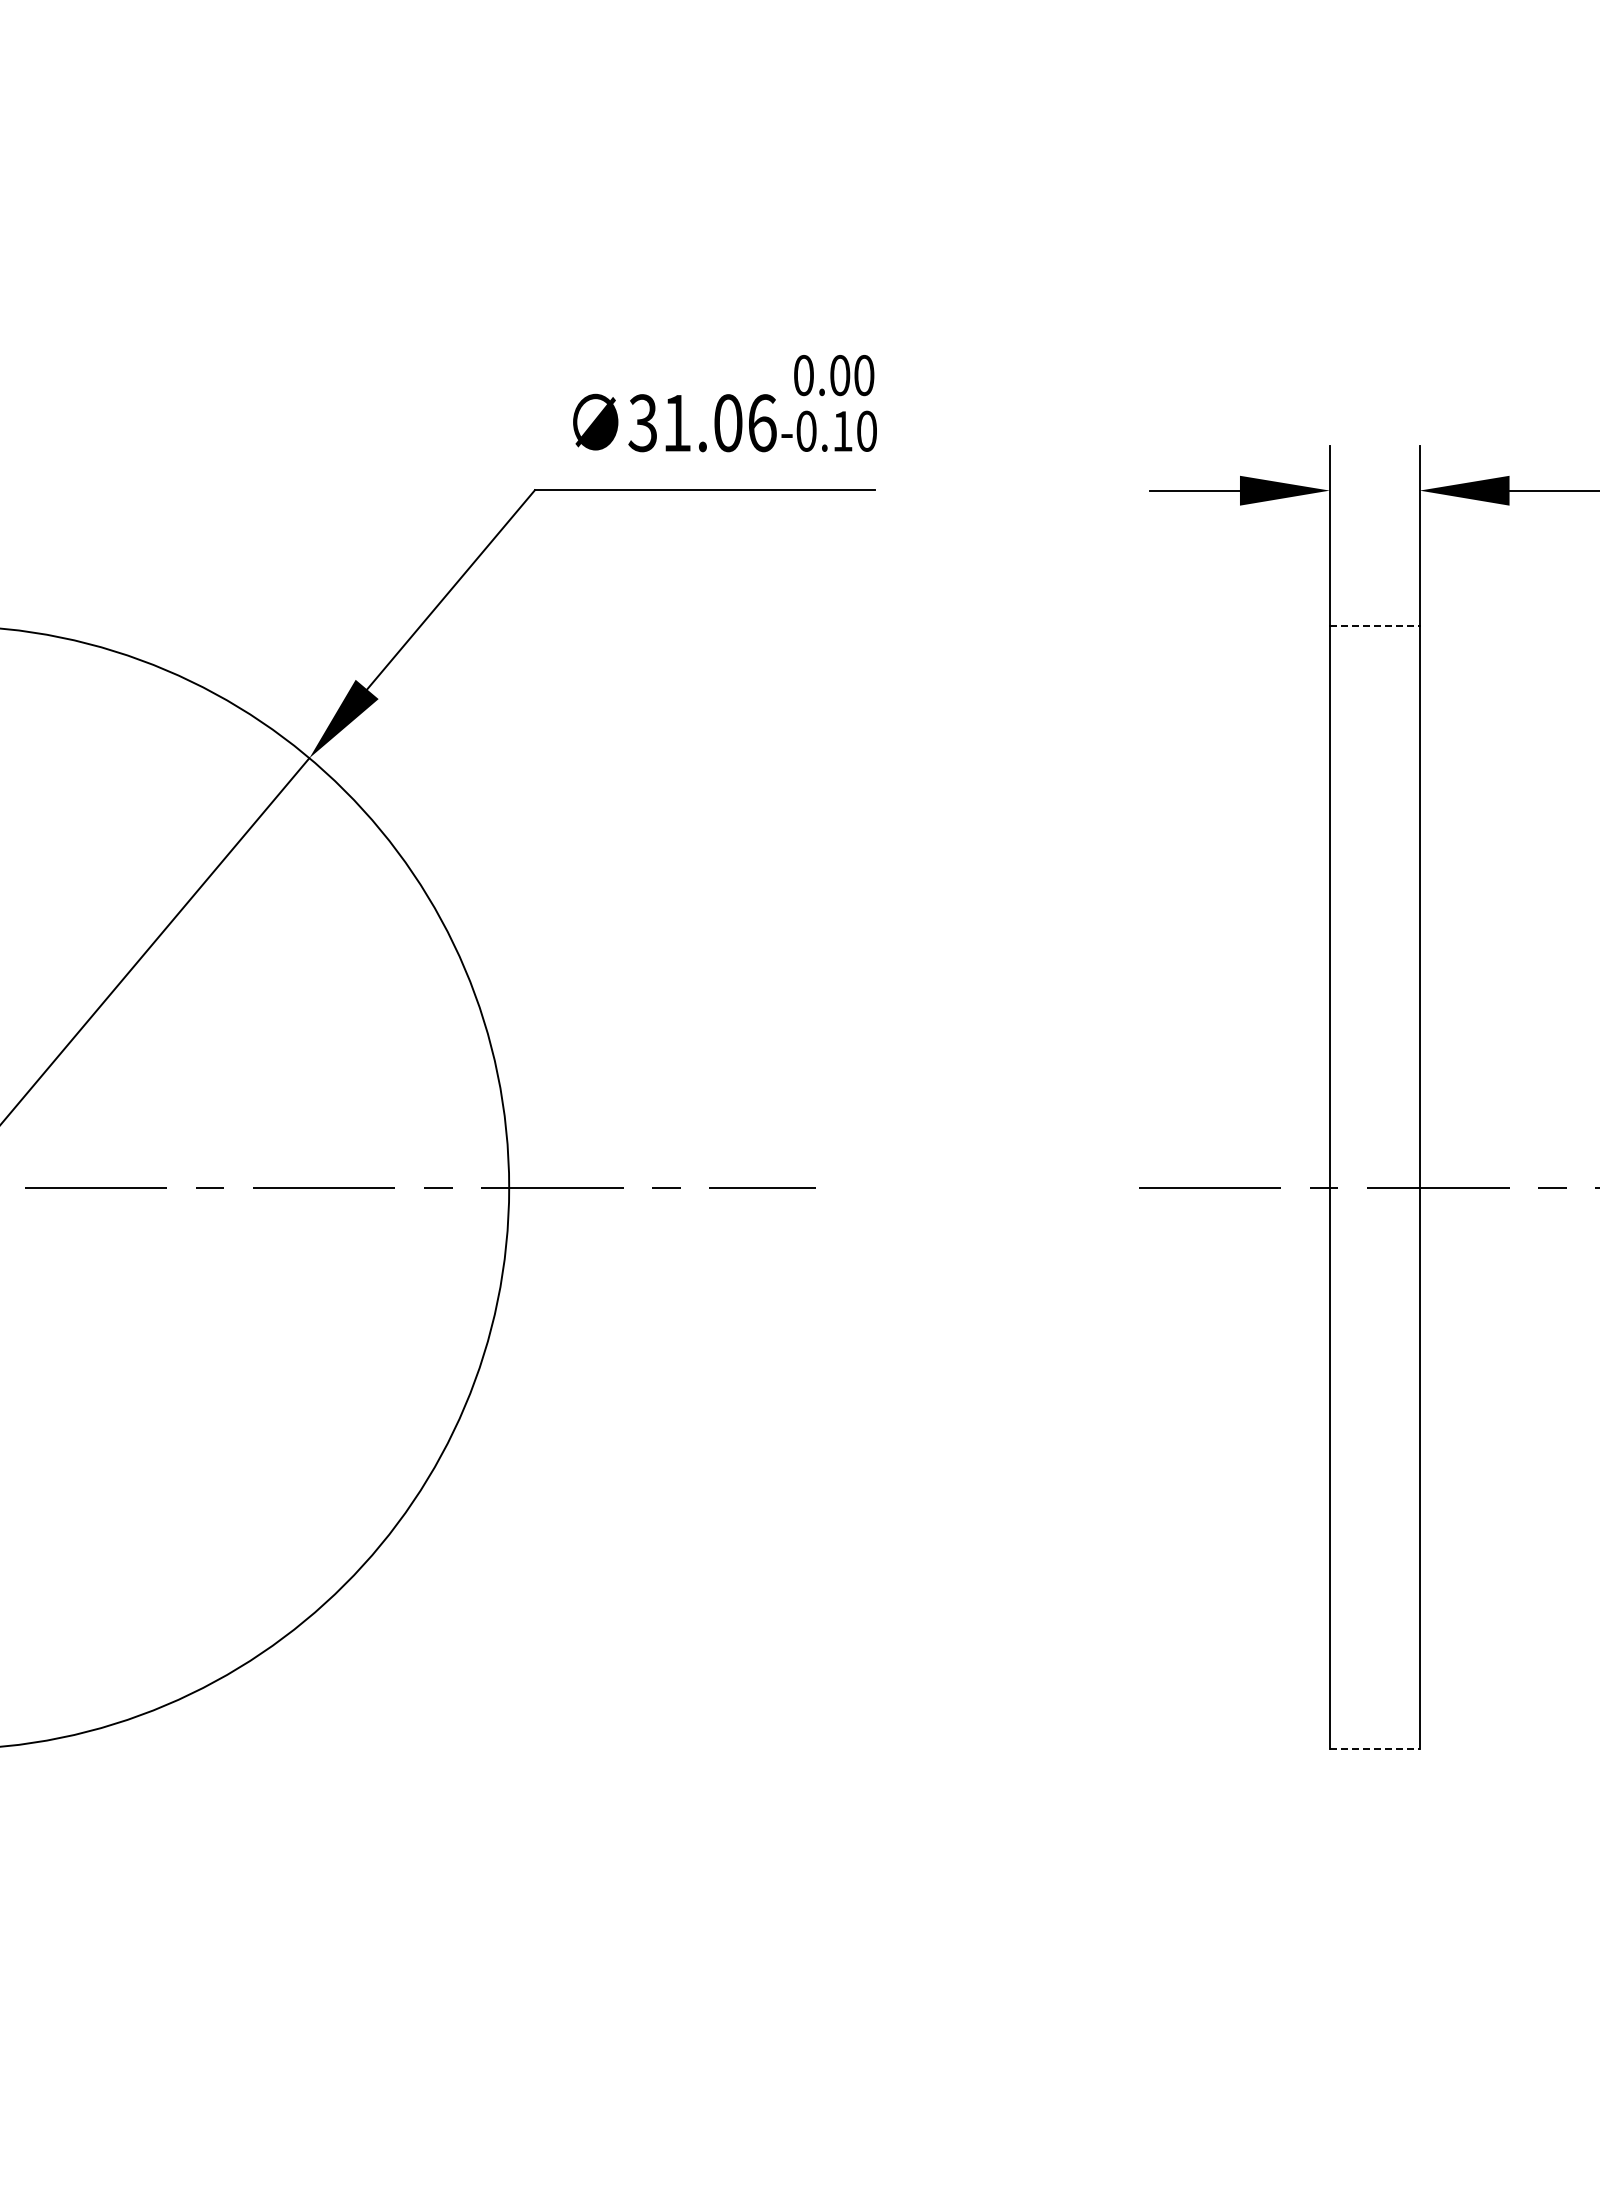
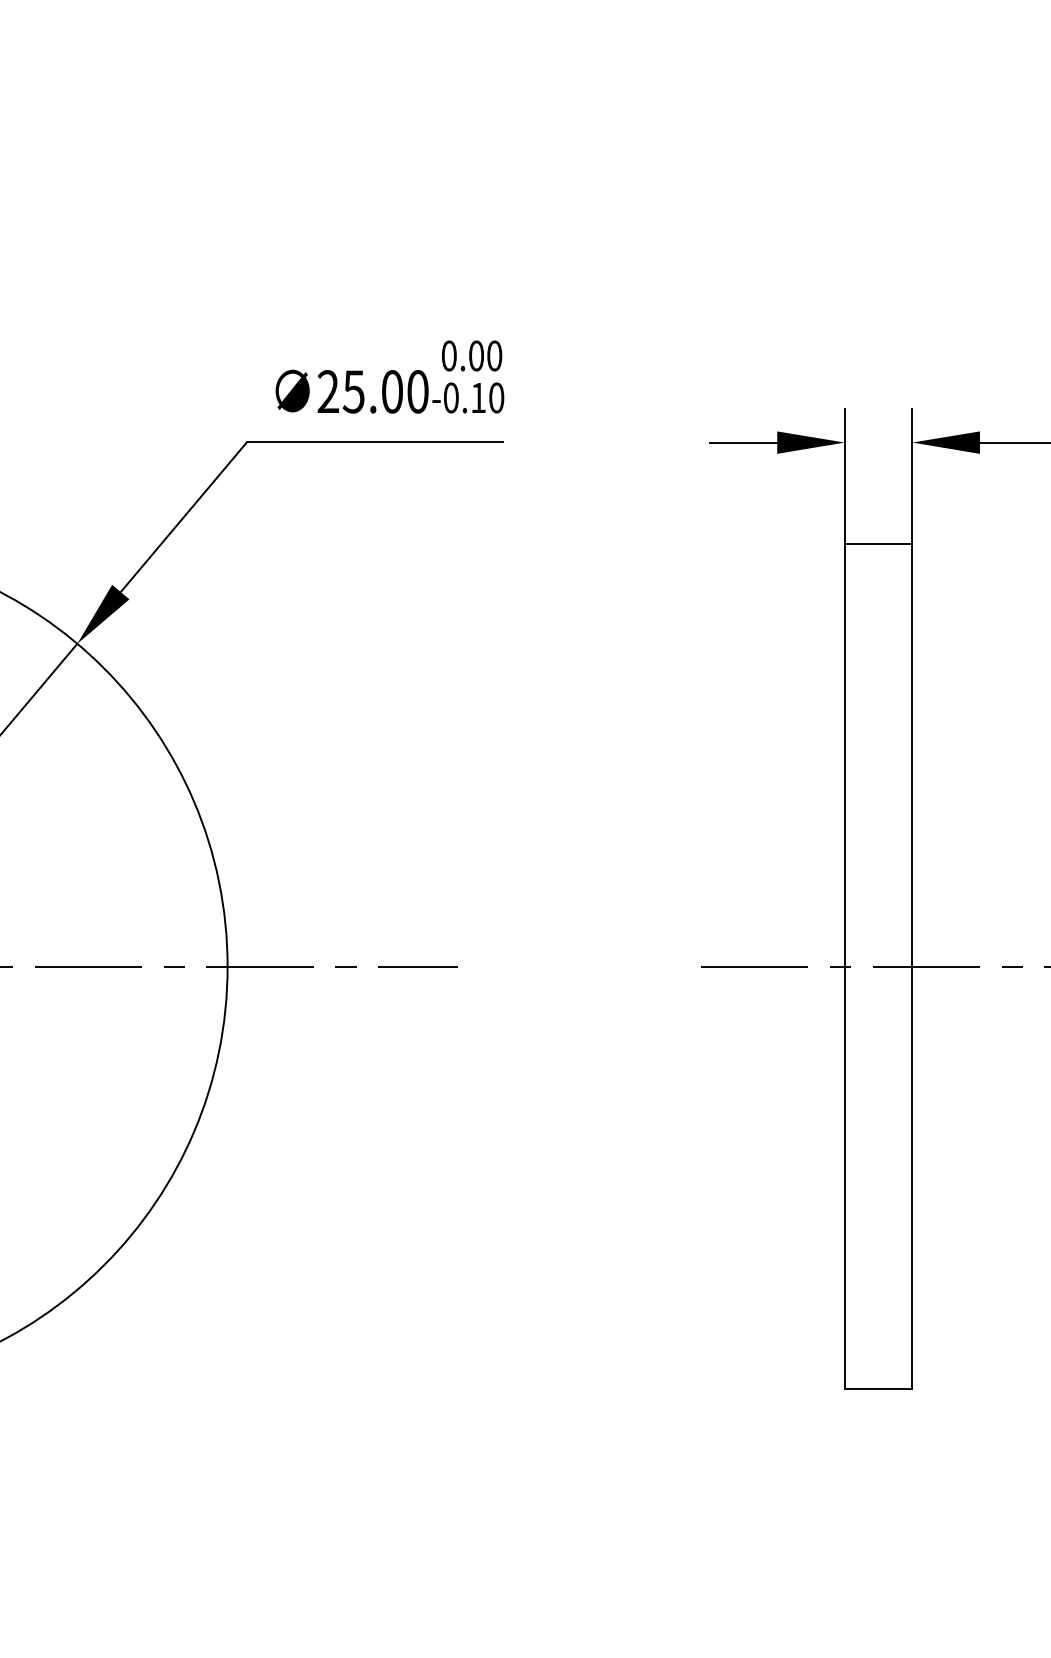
text: (702, 423) -> (373, 392), 31.06 -> 25.00
line: (1374, 626) -> (878, 544), dashed -> solid
line: (1374, 1749) -> (878, 1389), dashed -> solid

